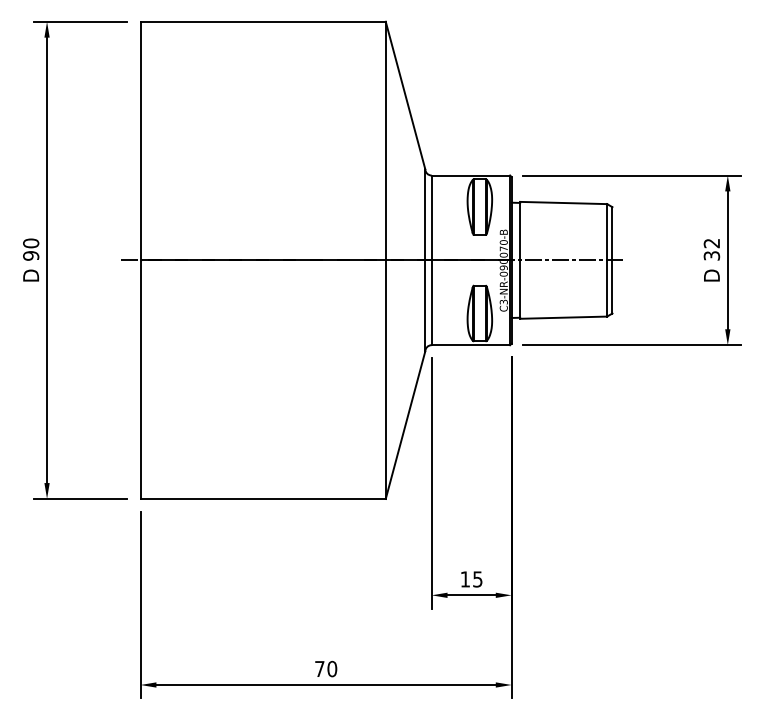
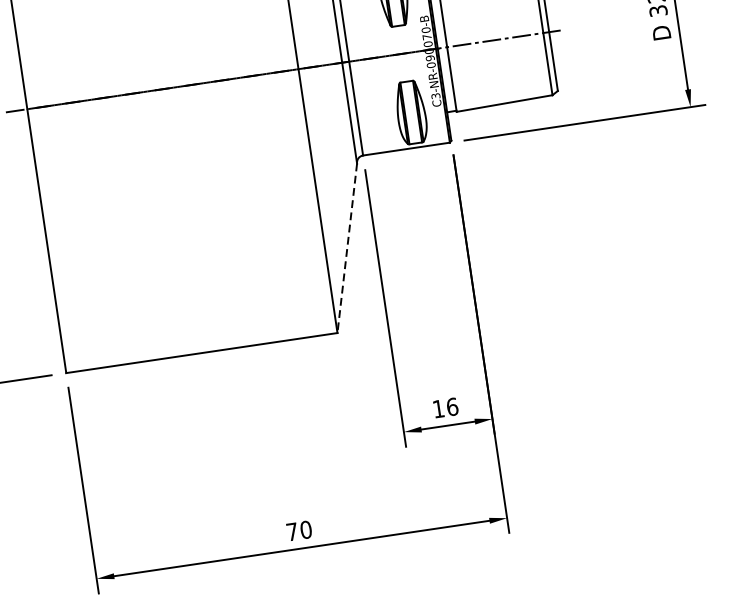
line: (405, 425) -> (347, 248), solid -> dashed
text: (477, 579) -> (452, 407), 15 -> 16

